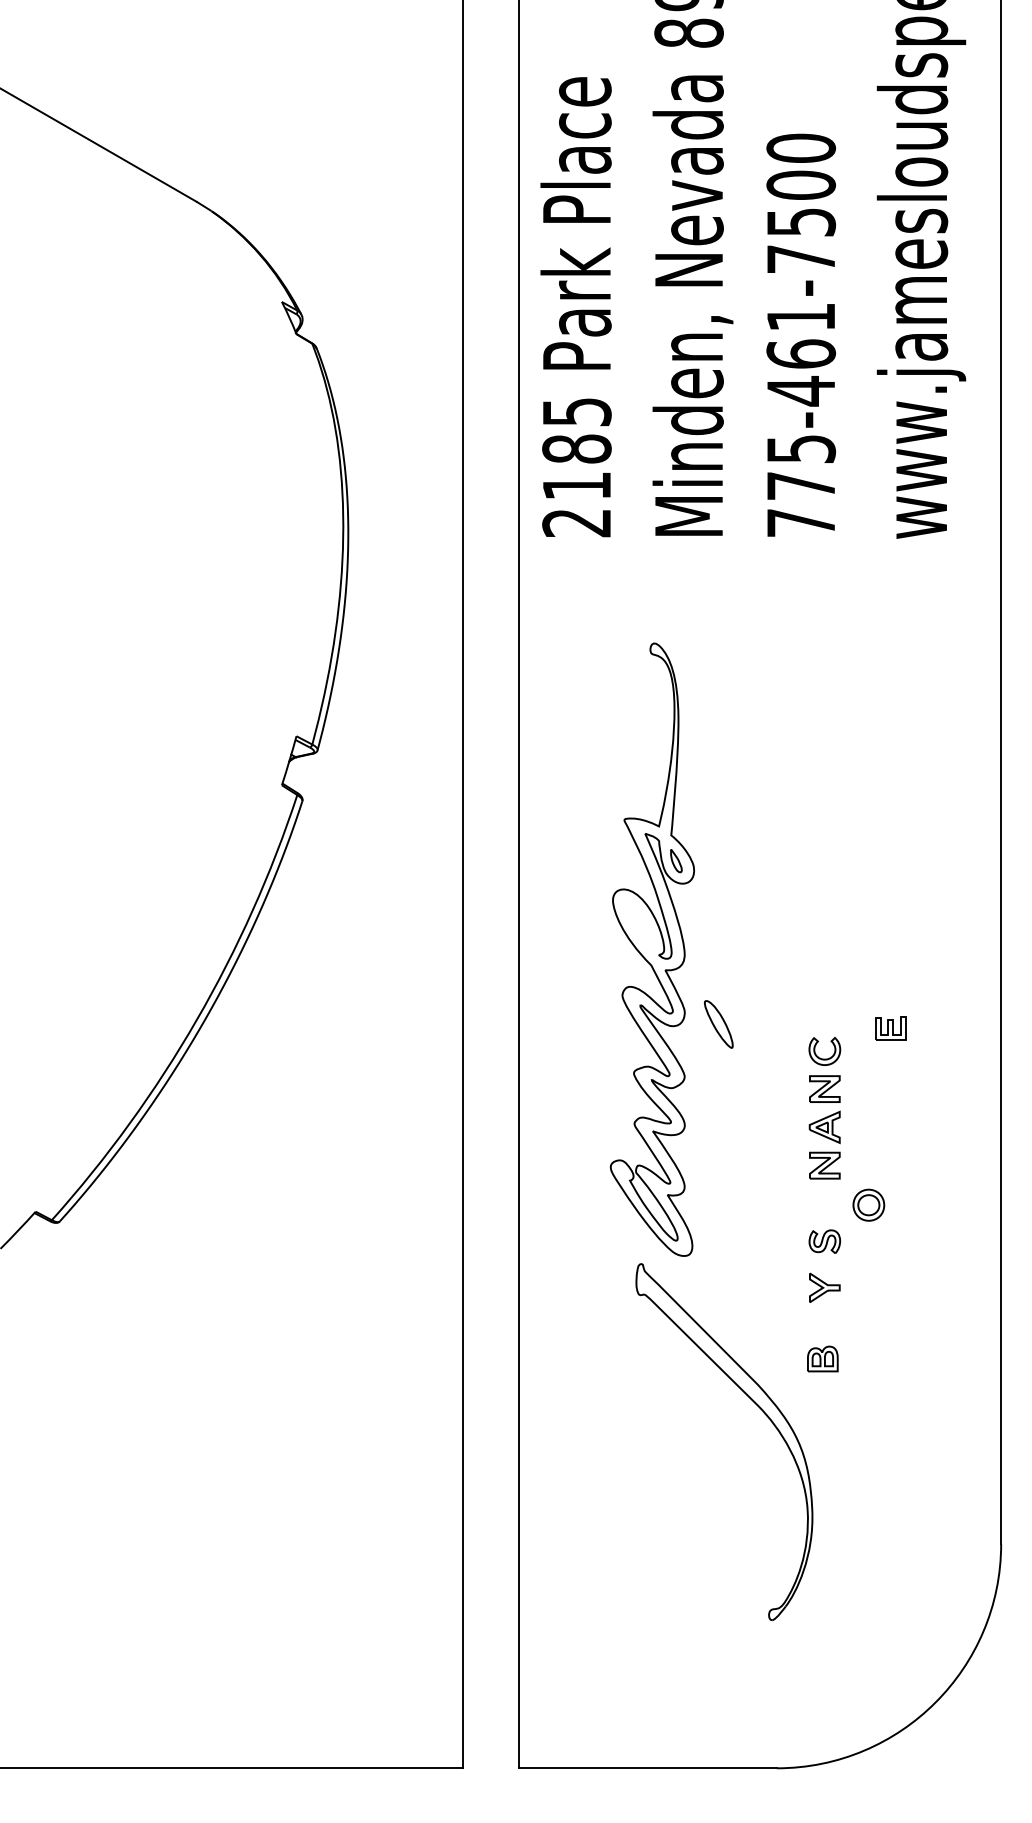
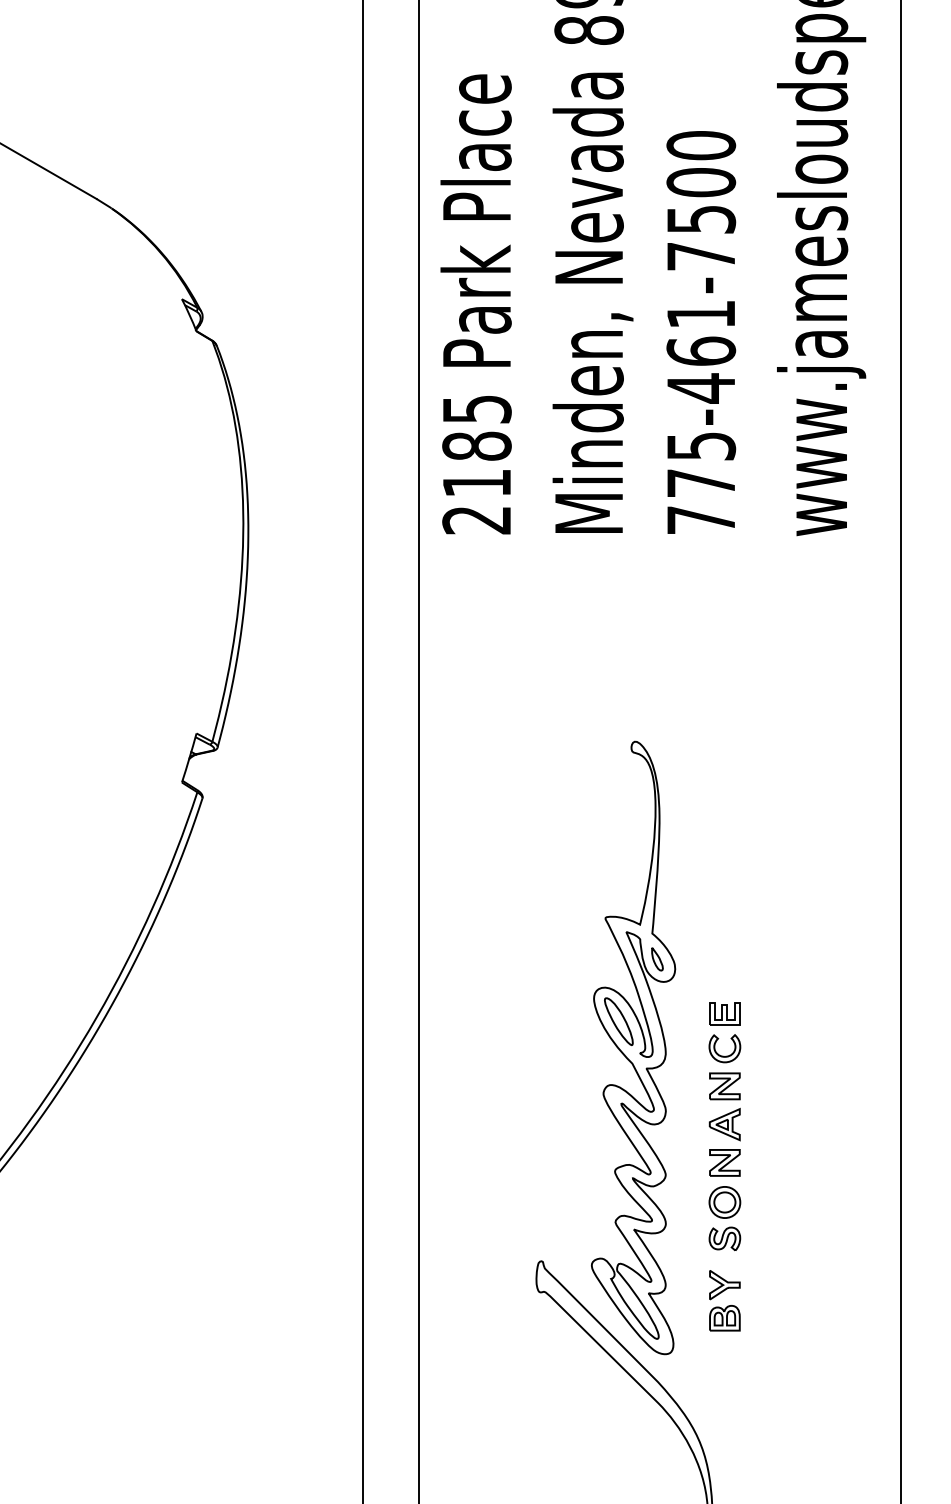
part: (651, 949) -> (632, 1047), moved
part: (890, 1028) -> (724, 1013), moved
part: (868, 1204) -> (724, 1201), moved
part: (822, 1358) -> (724, 1317), moved

